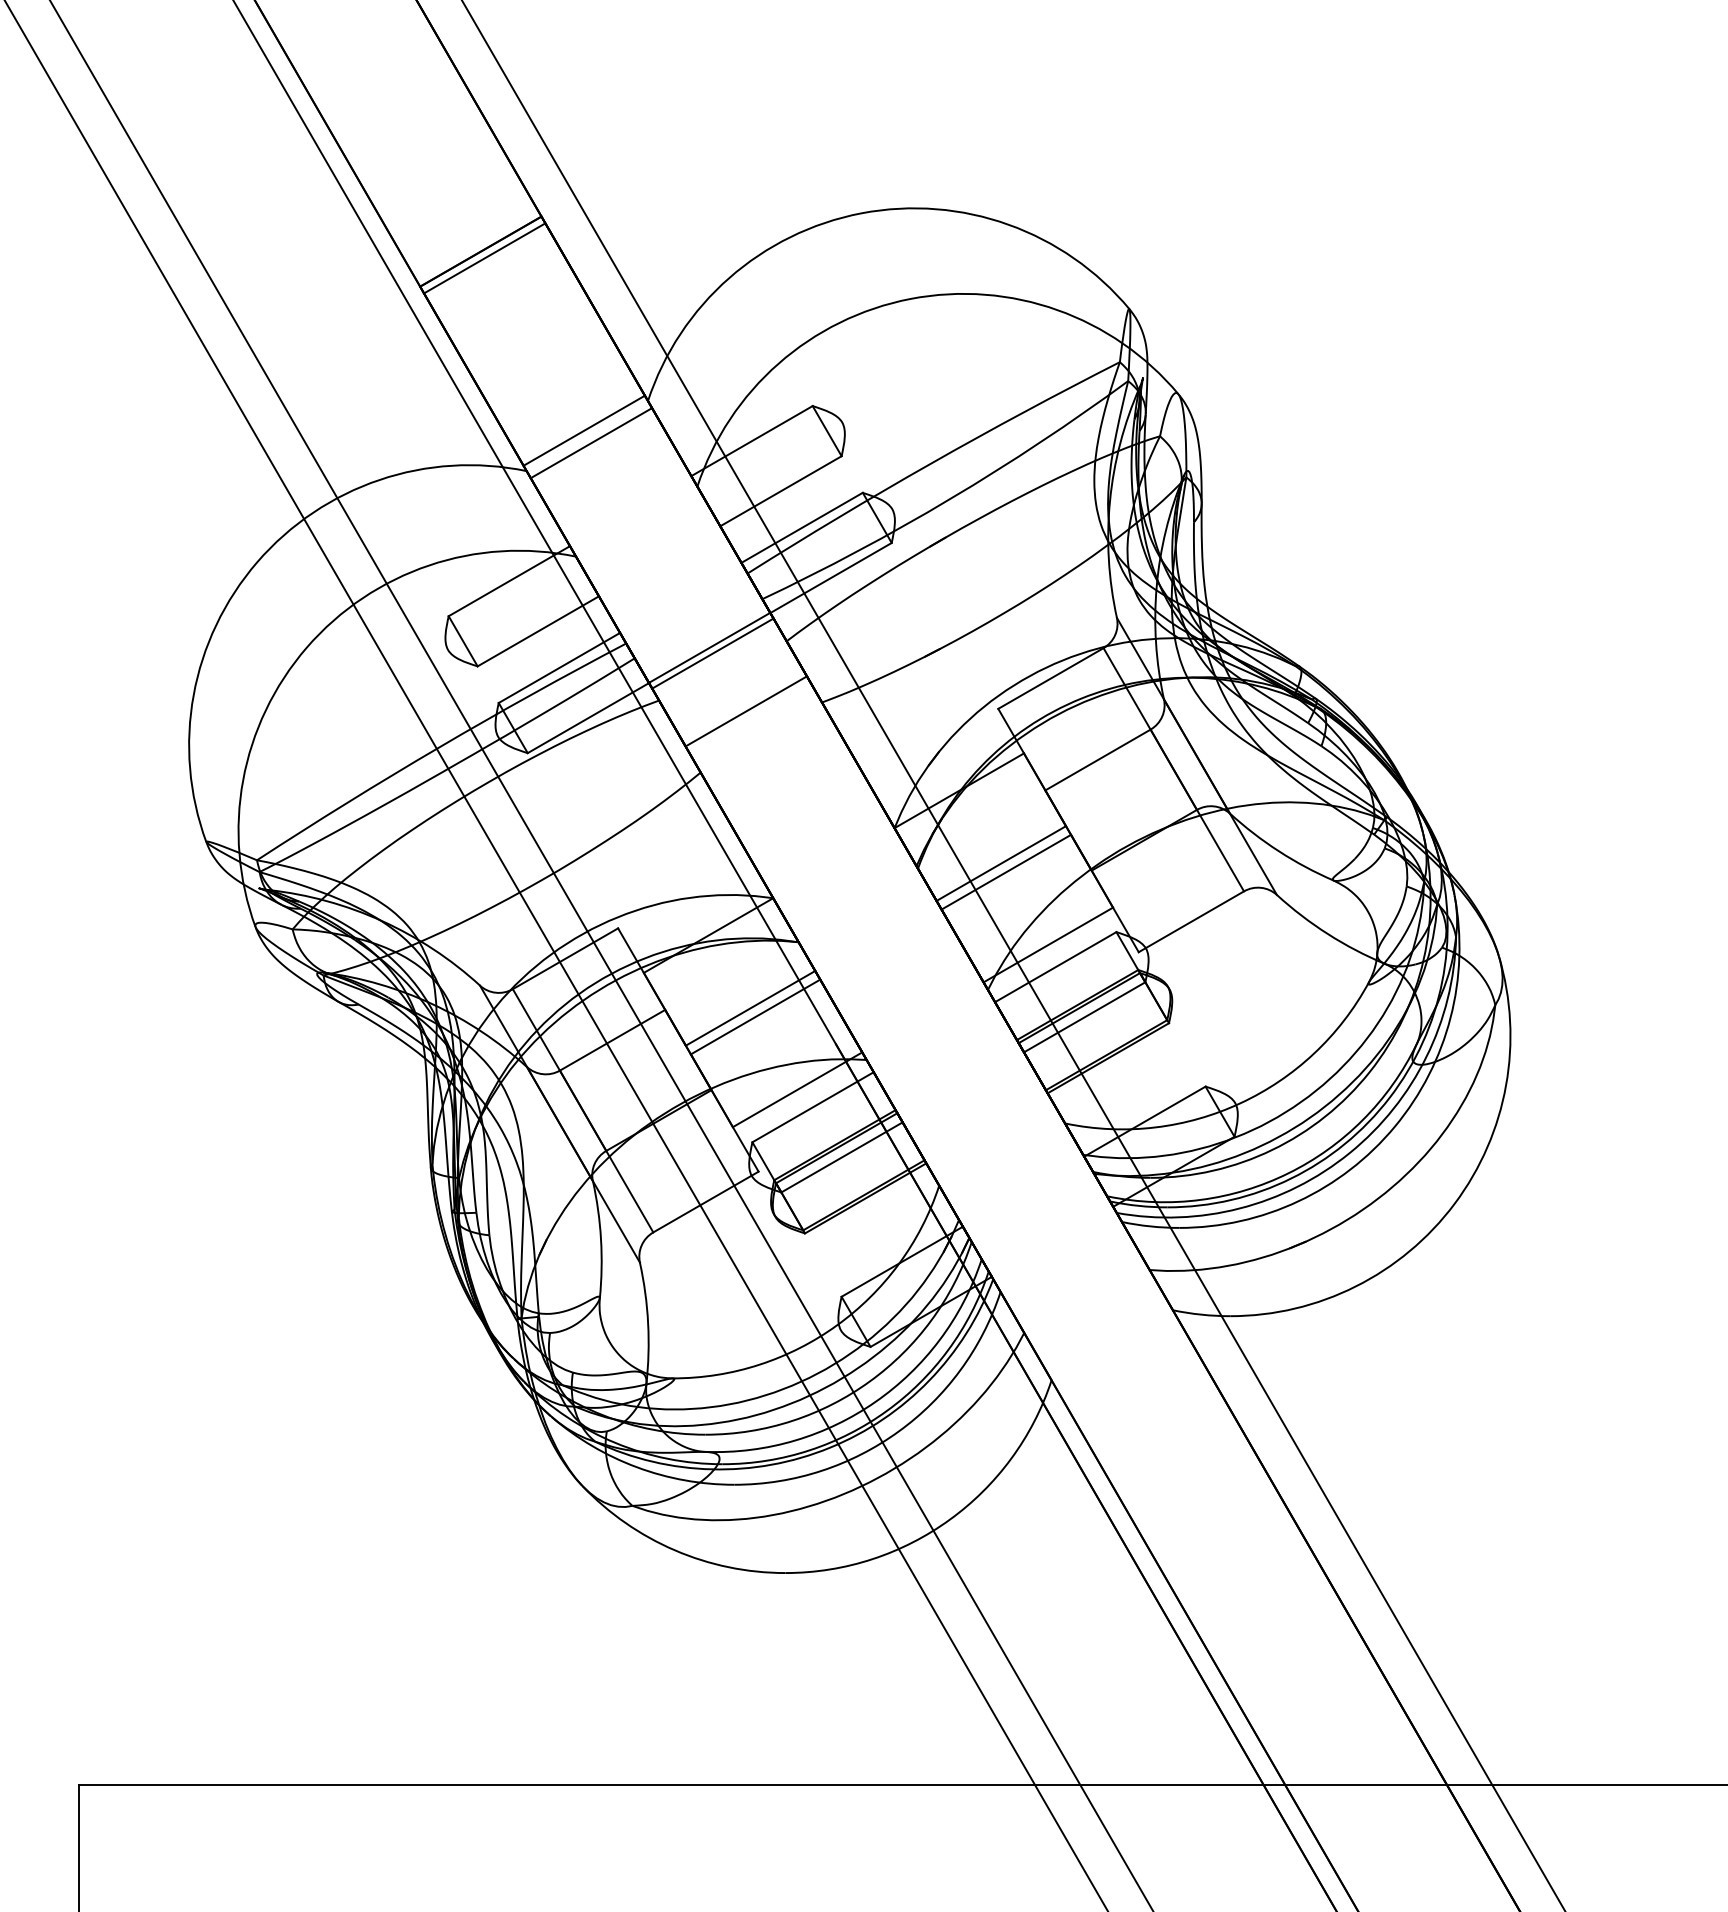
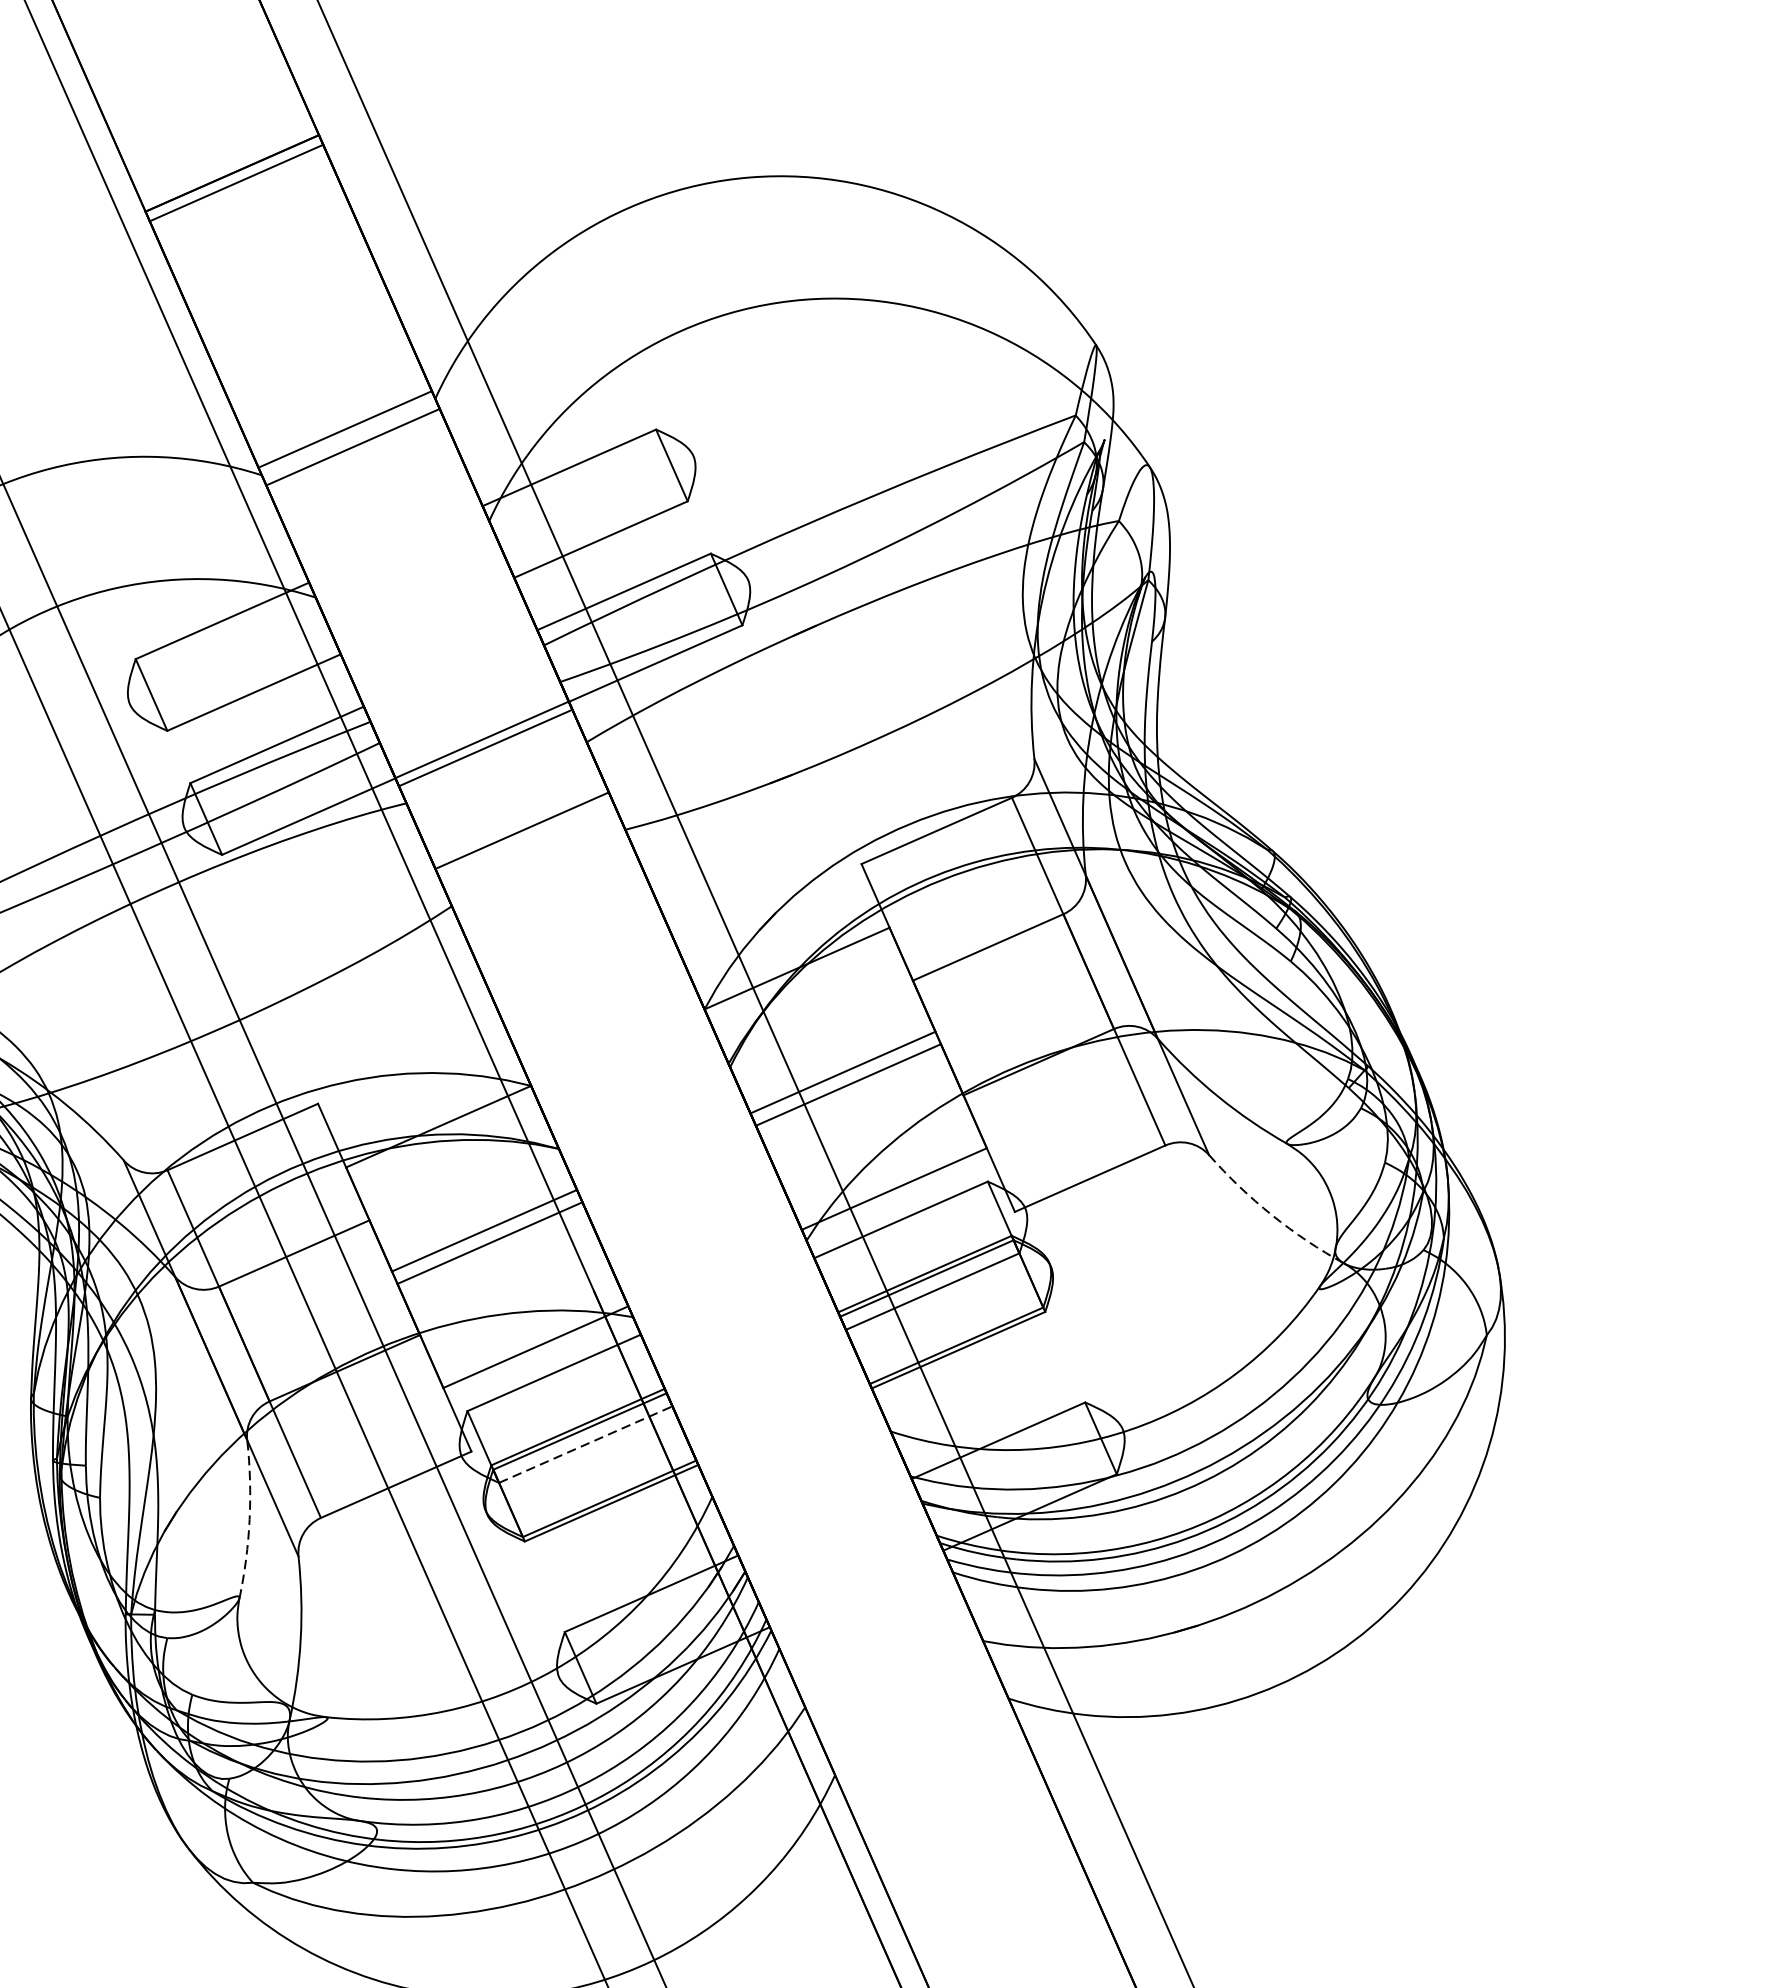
arc: (1328, 934) -> (1272, 1215), solid -> dashed
line: (842, 1157) -> (586, 1444), solid -> dashed
arc: (601, 1239) -> (250, 1519), solid -> dashed

